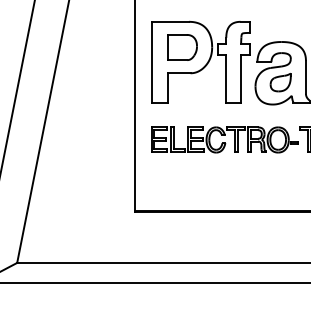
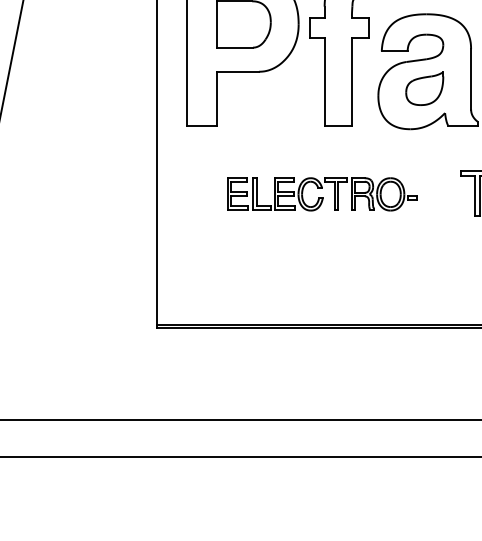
part: (224, 139) -> (321, 193), size x0.7

